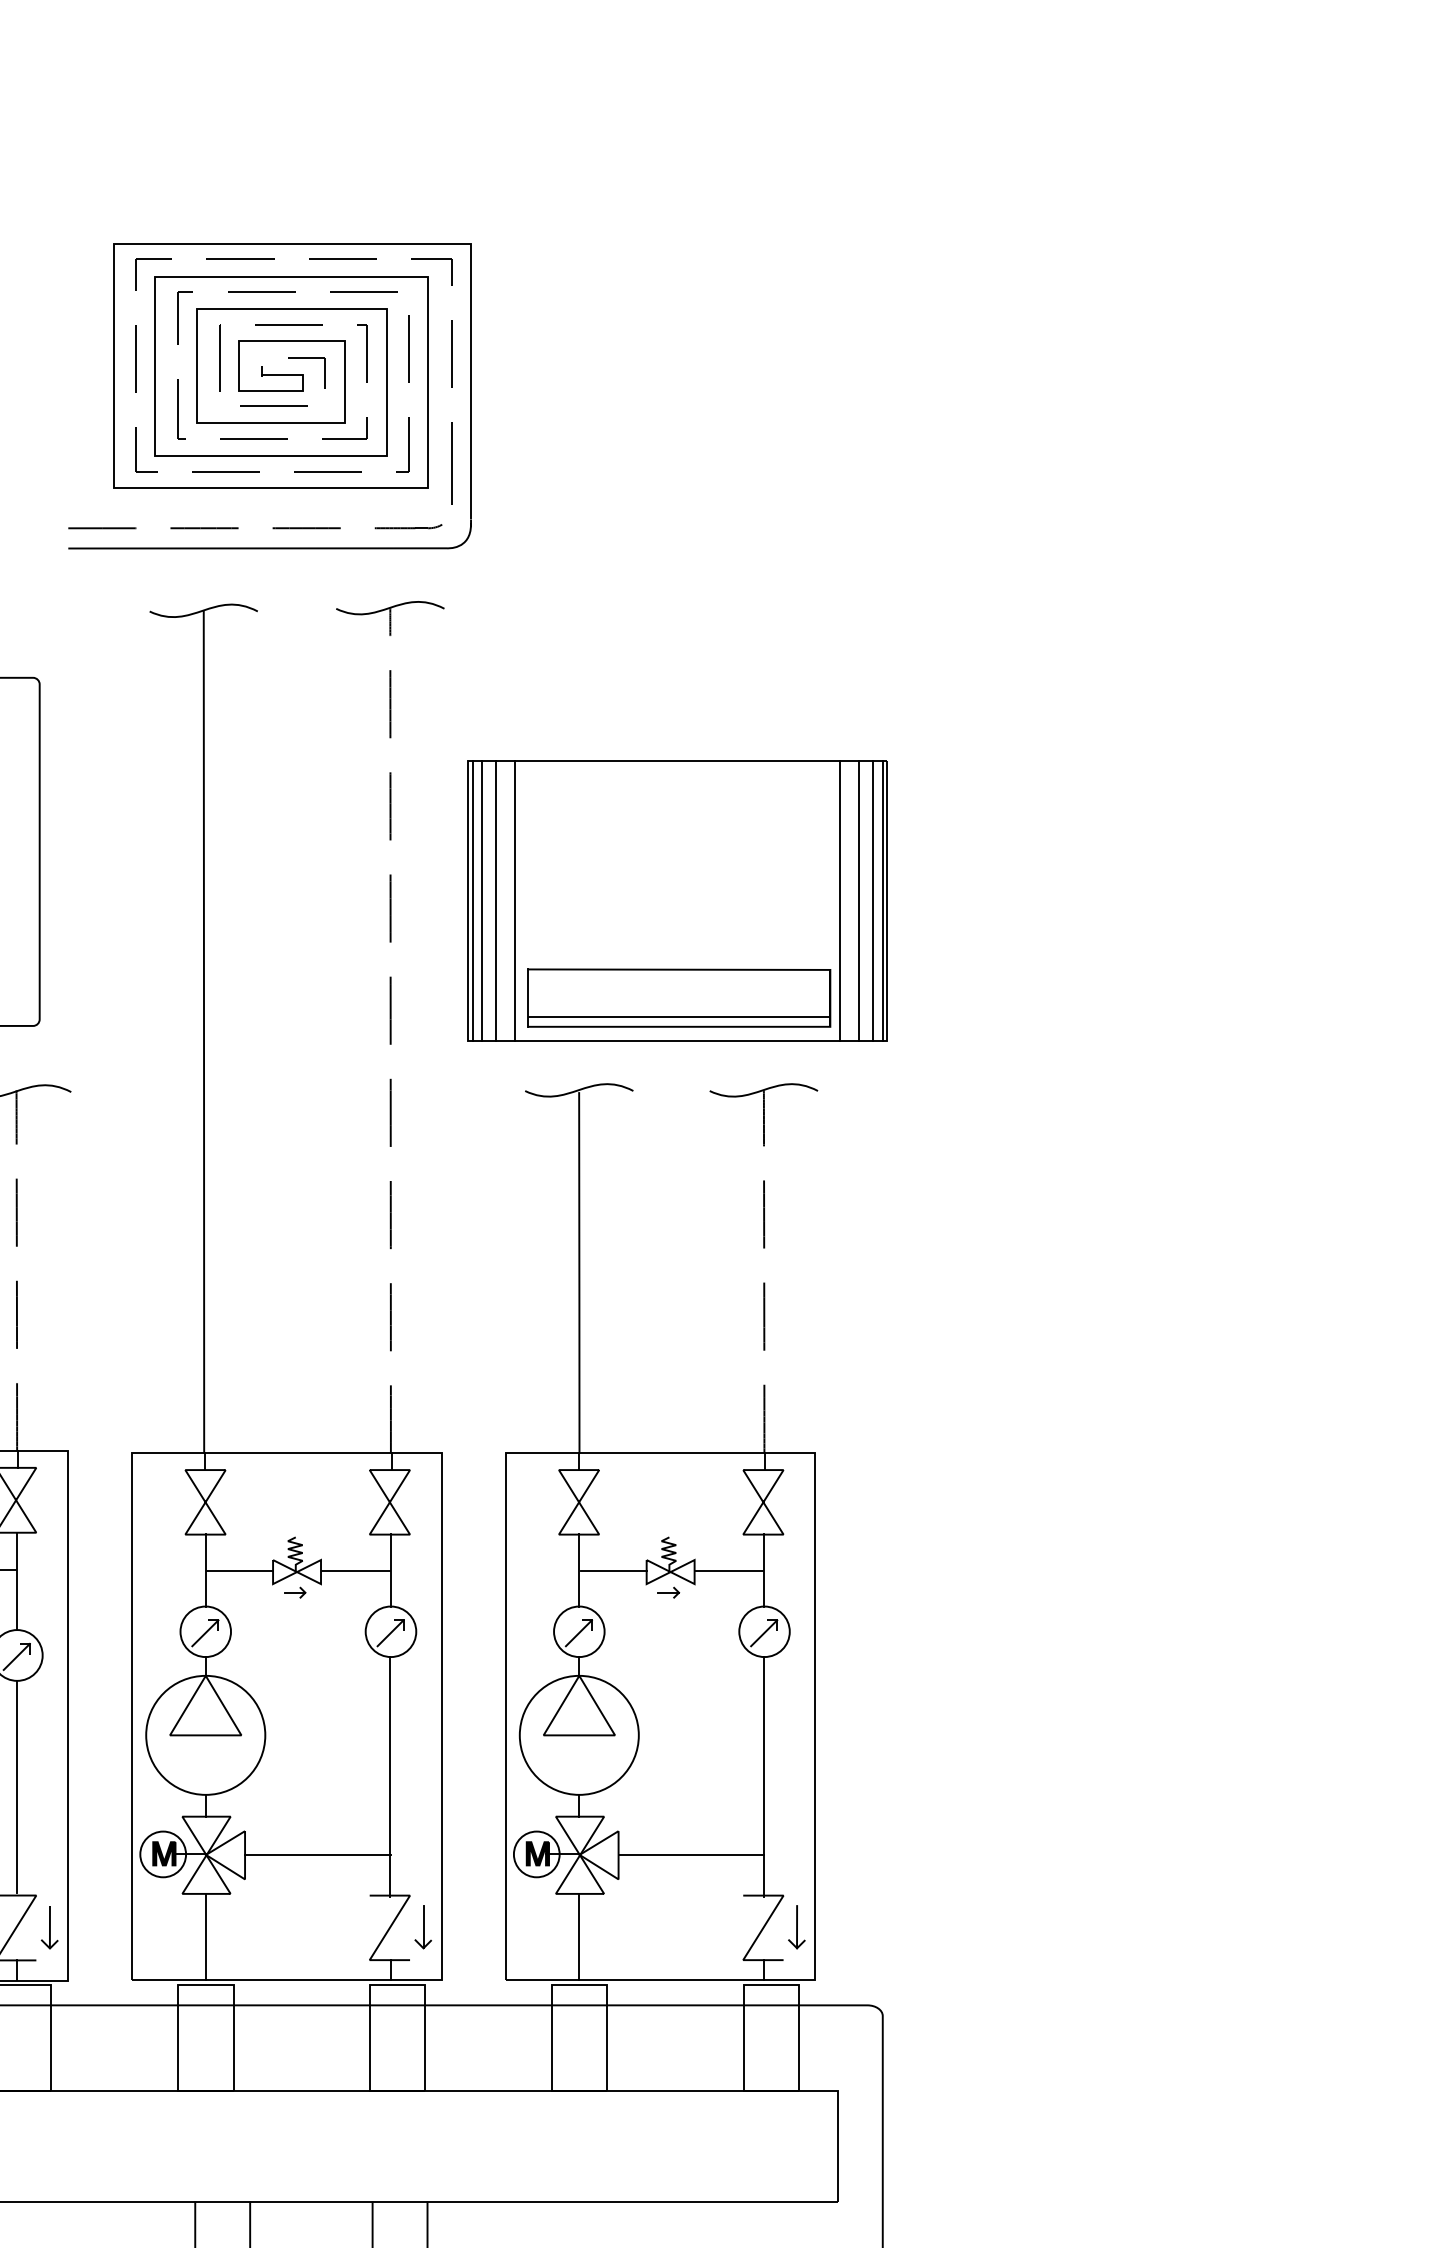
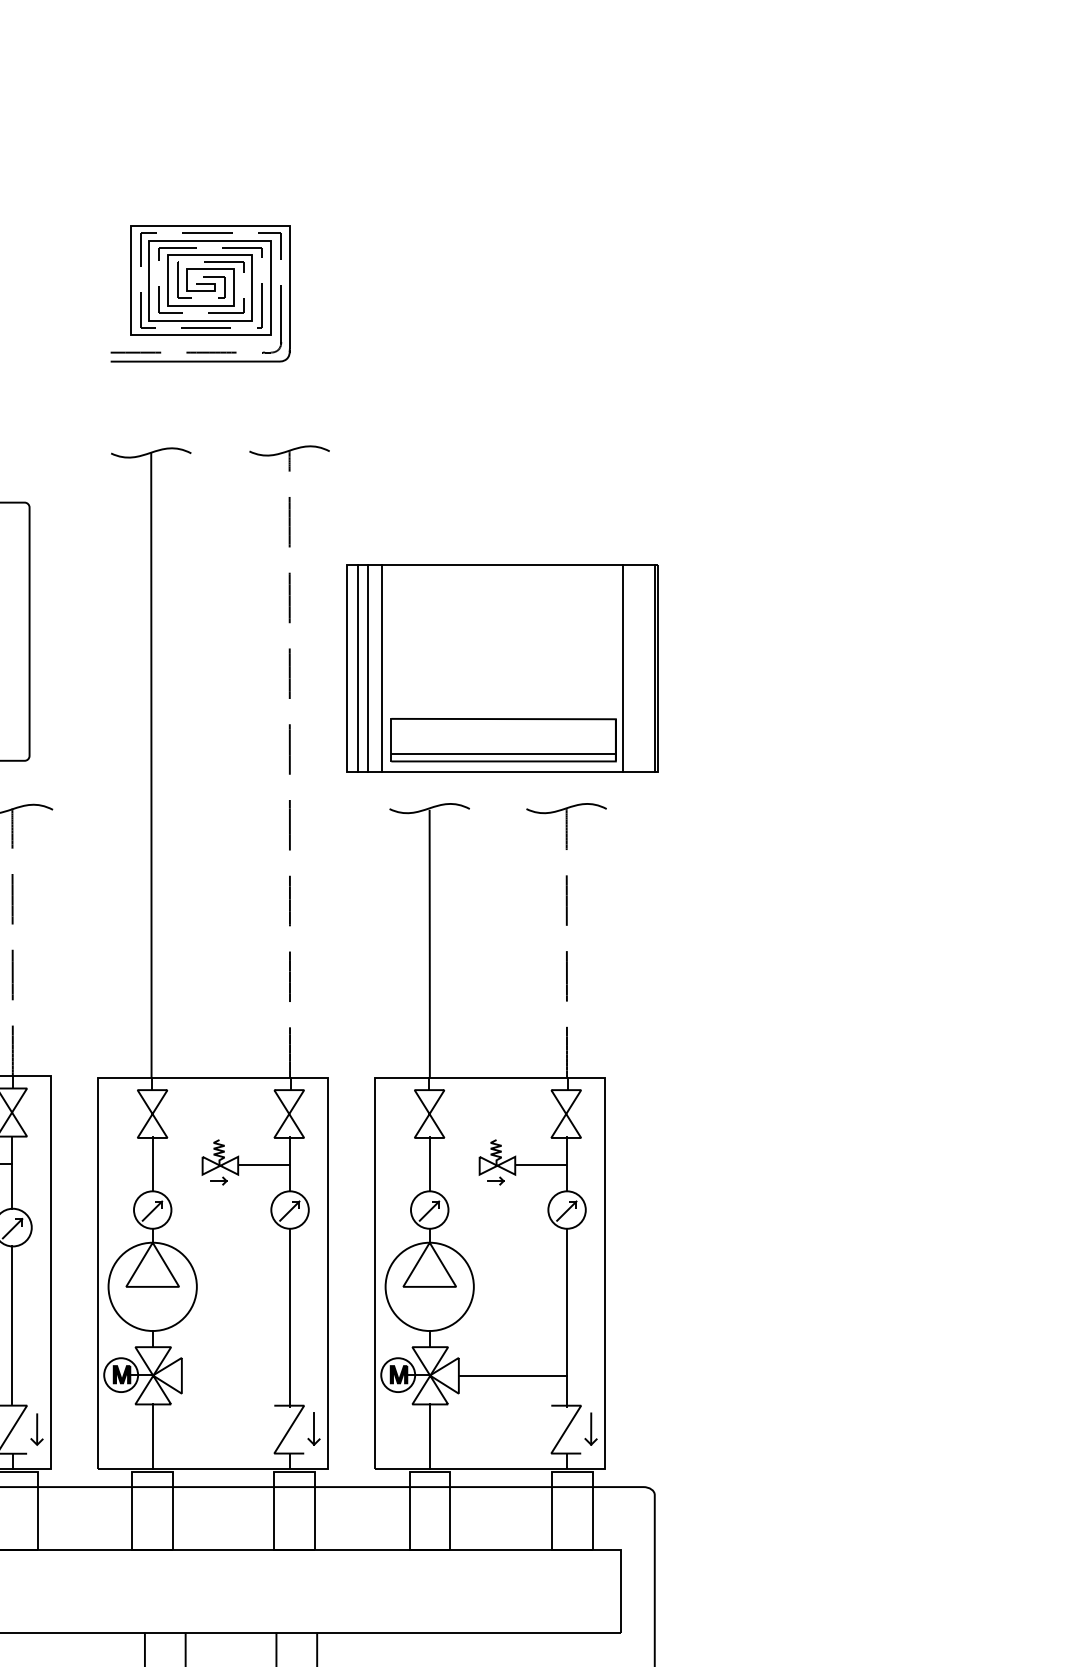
part: (270, 395) -> (200, 293), size x0.6
line: (858, 900) -> (636, 667), removed
line: (872, 900) -> (647, 667), removed
line: (472, 901) -> (350, 668), removed
line: (239, 1571) -> (177, 1165), removed
line: (612, 1571) -> (454, 1165), removed
line: (317, 1854) -> (235, 1375), removed

